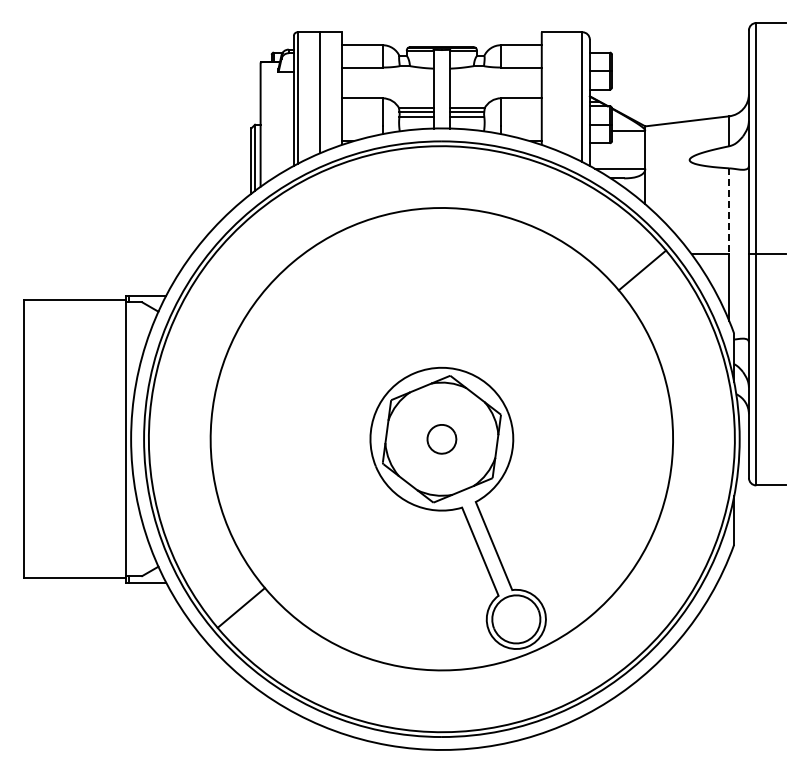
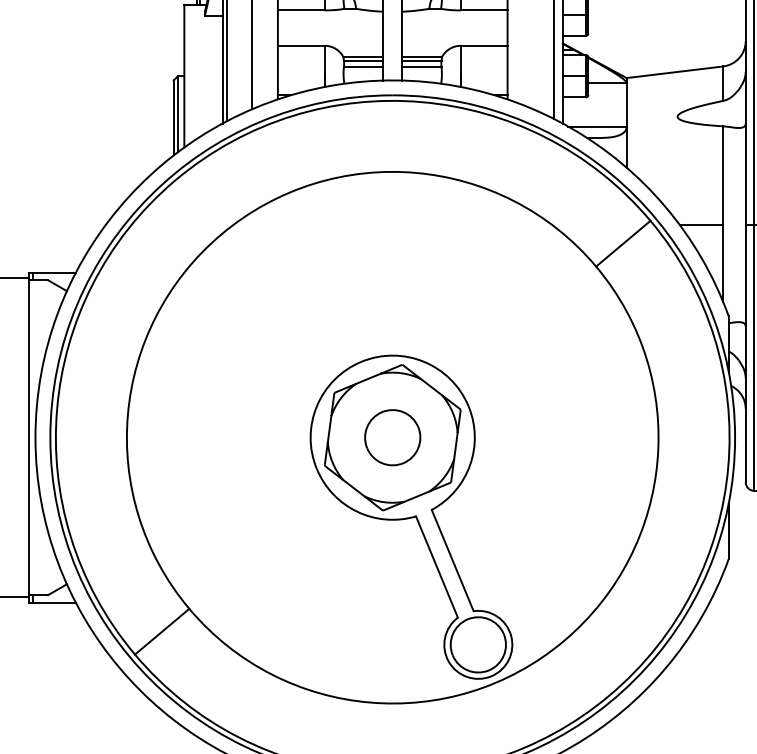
line: (729, 211) -> (723, 175), dashed -> solid
part: (441, 439) -> (392, 438), size x1.67

